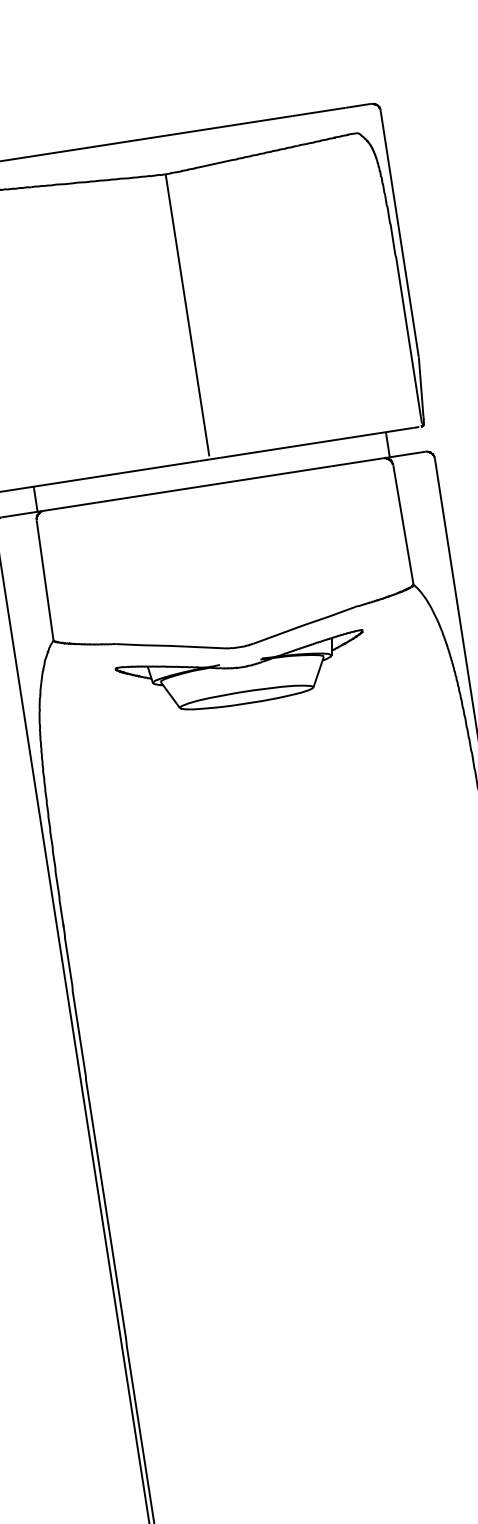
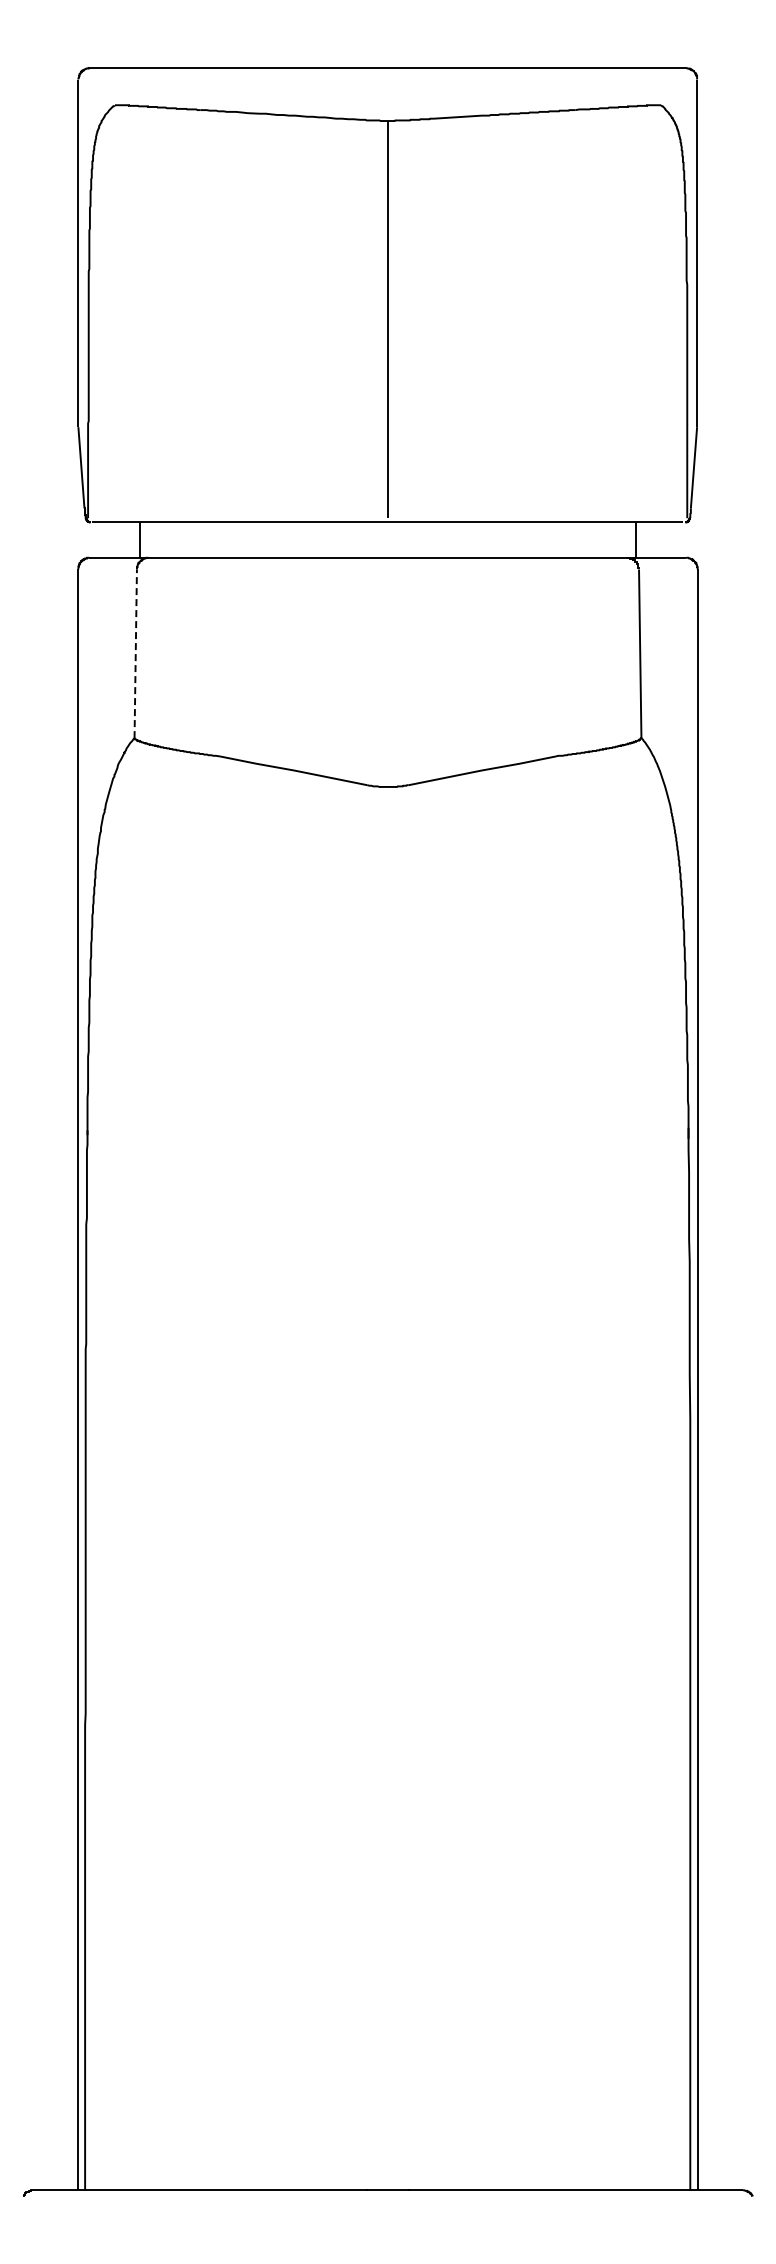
line: (44, 580) -> (135, 653), solid -> dashed
part: (243, 676) -> (387, 827), removed

